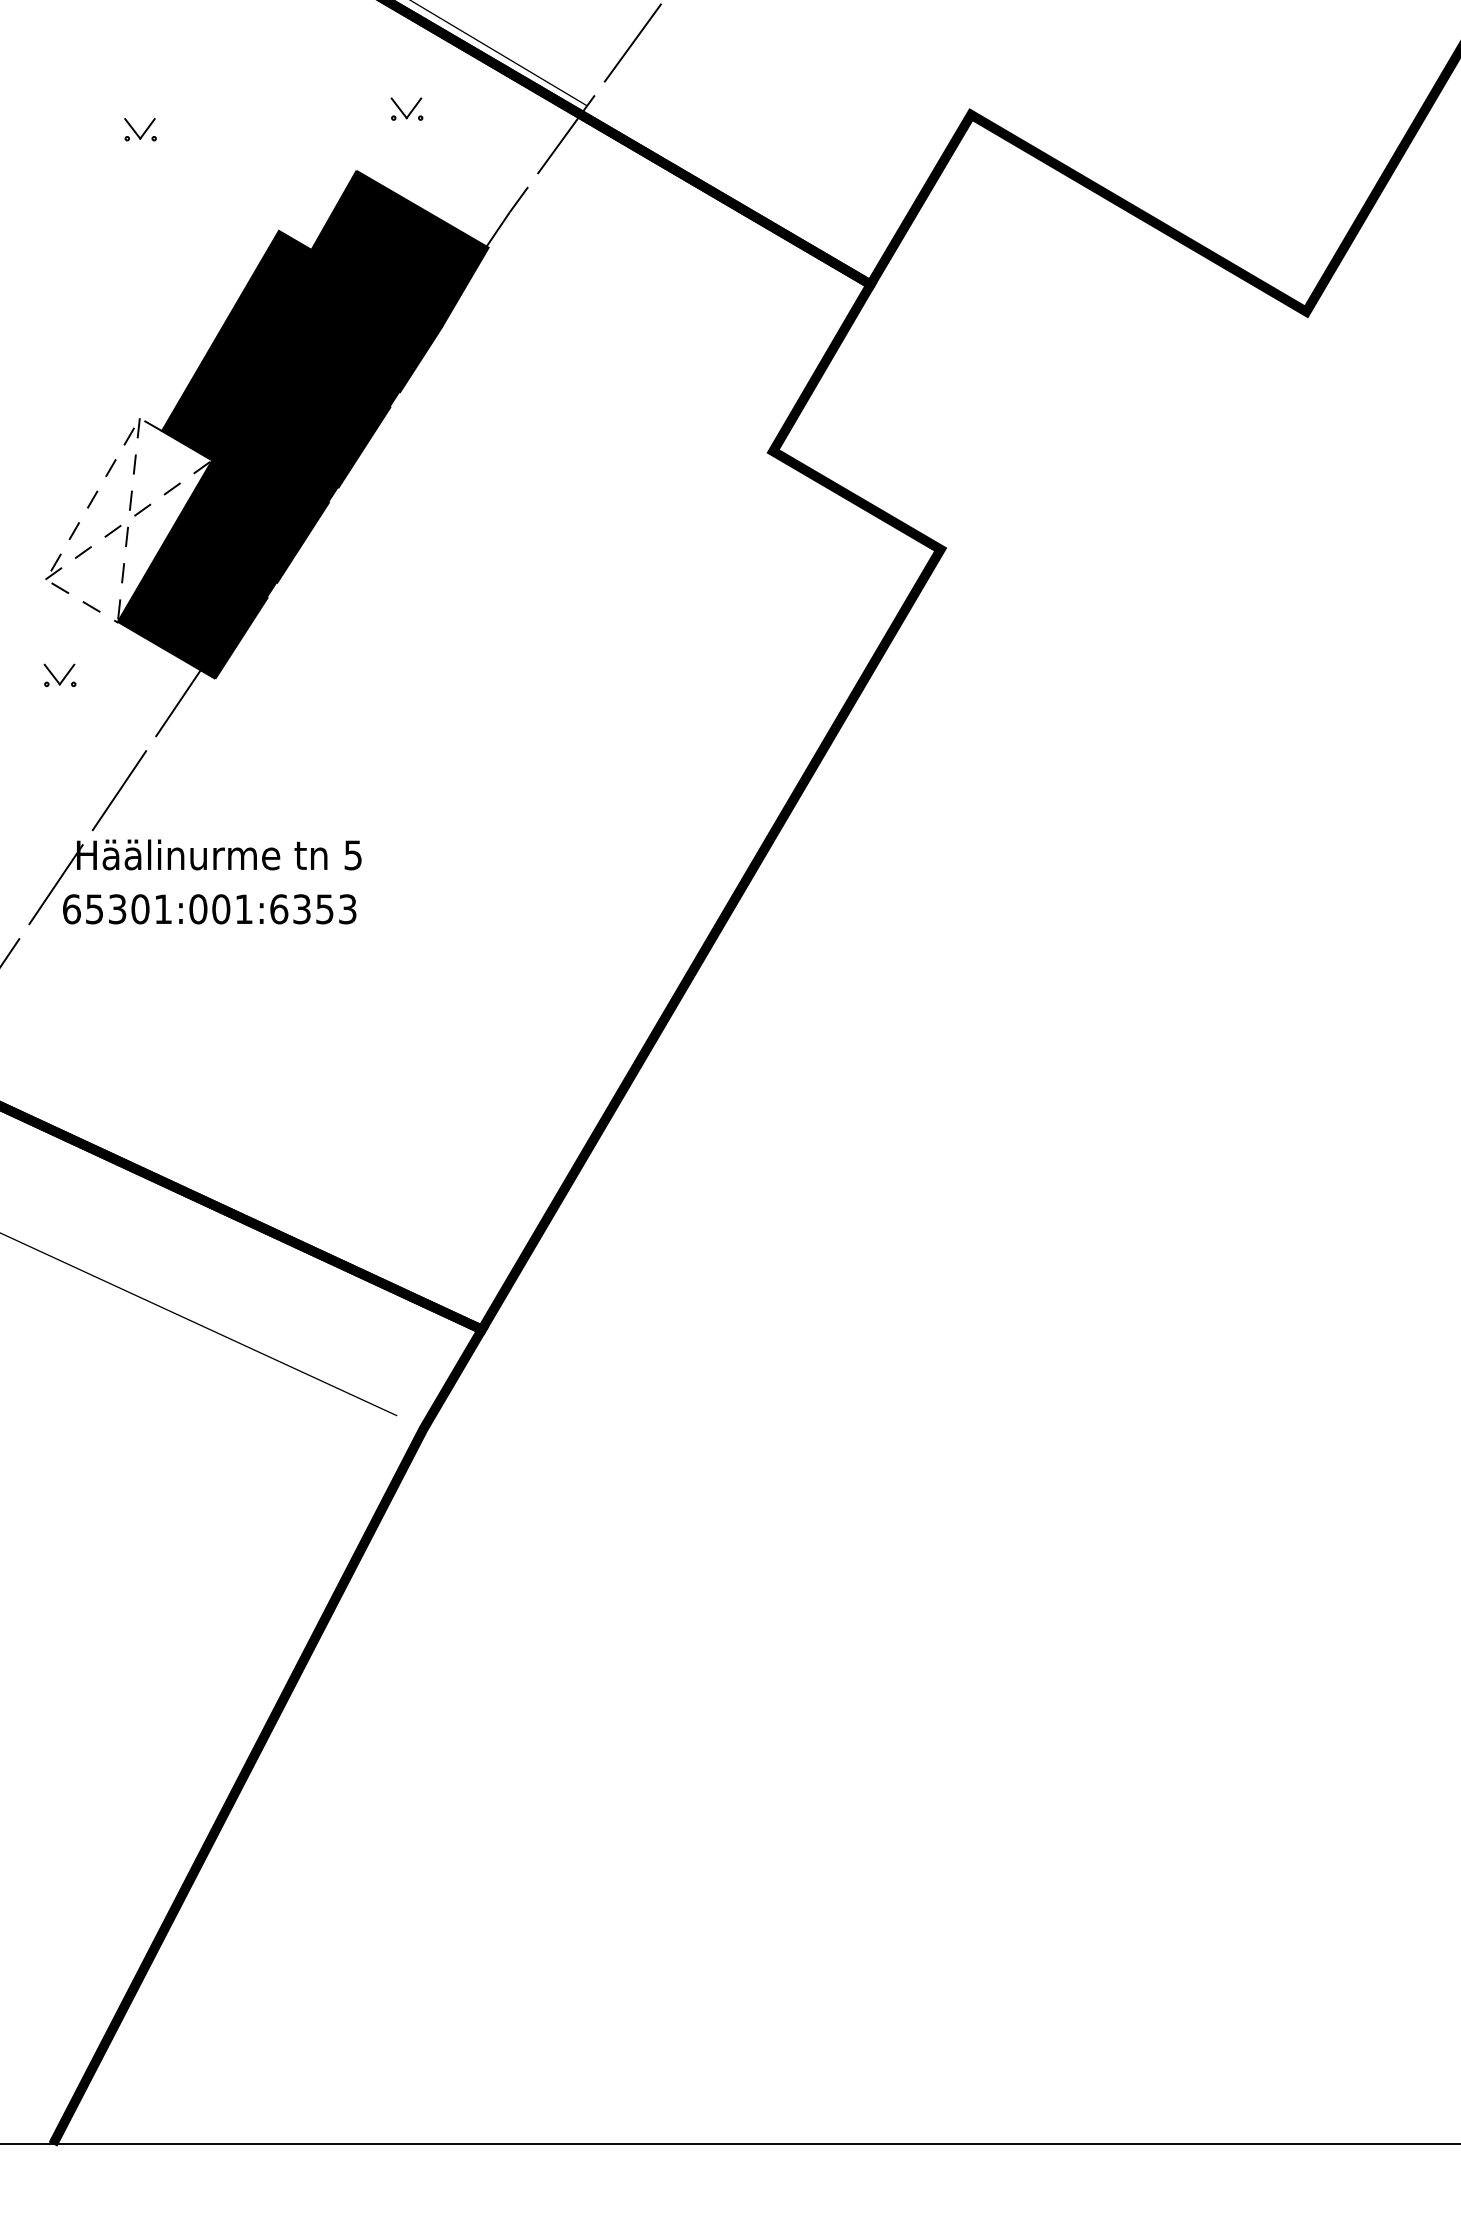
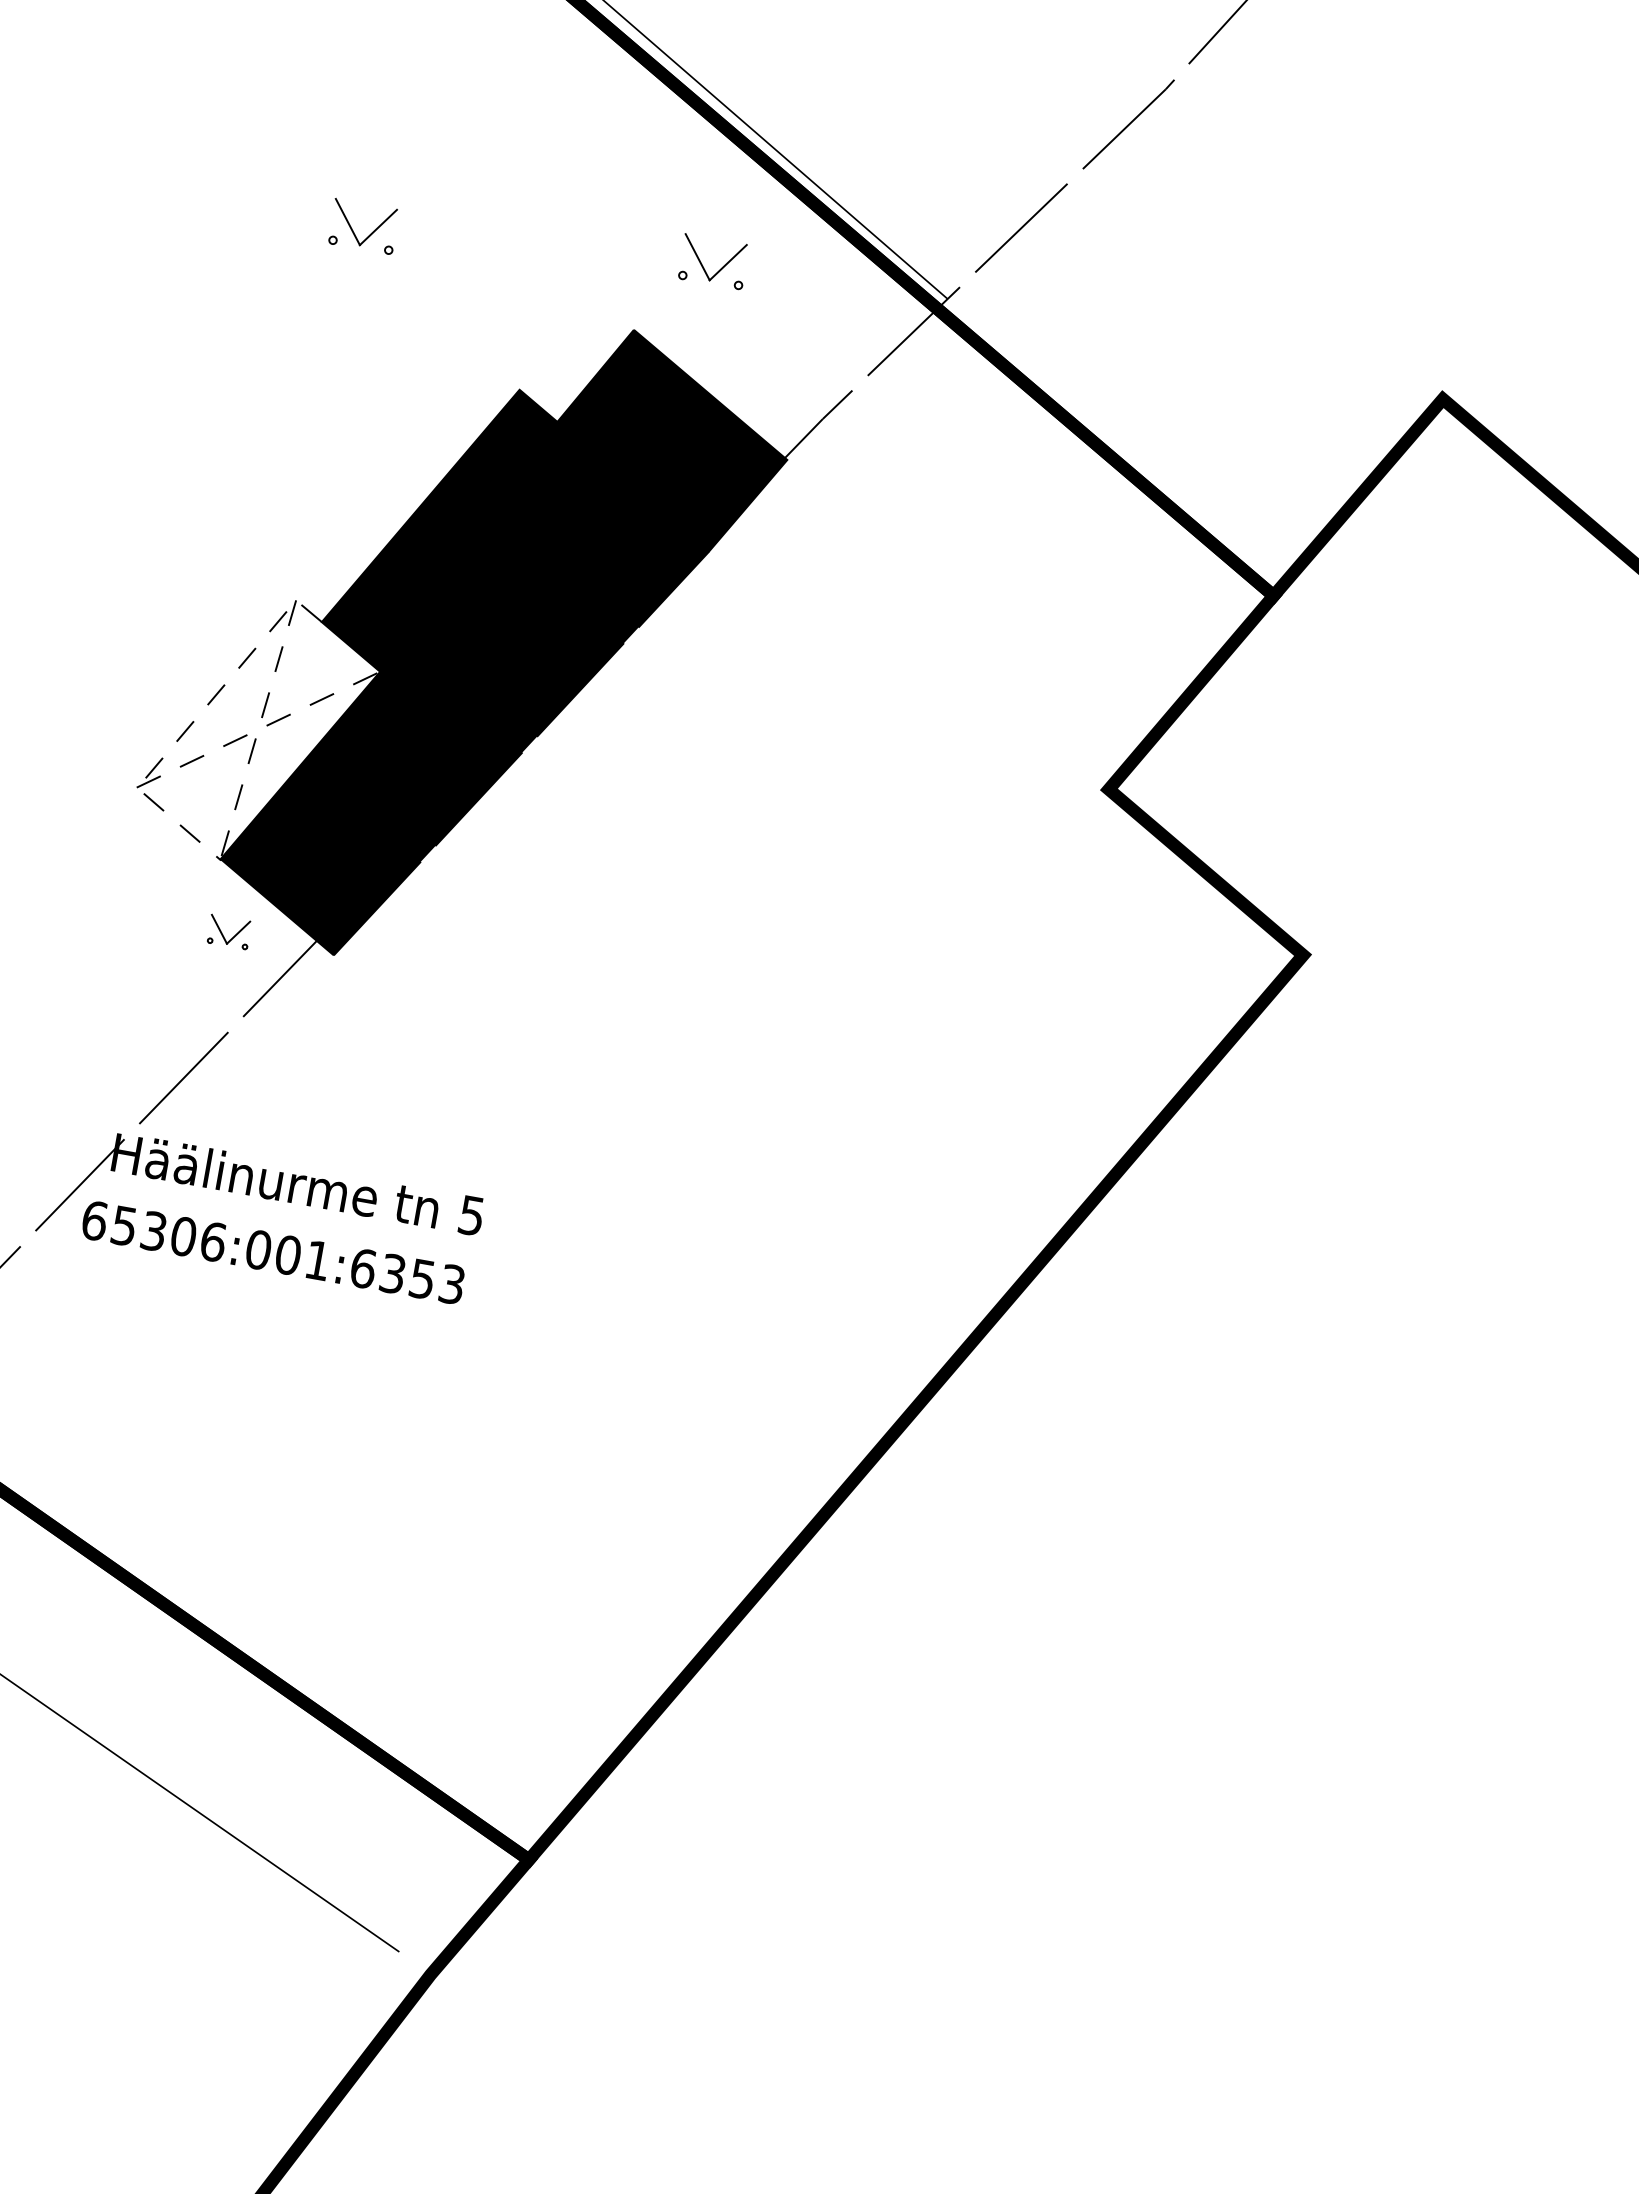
part: (406, 108) -> (713, 260), size x1.6
part: (140, 129) -> (363, 226), size x1.6
part: (59, 674) -> (228, 930), moved
text: (163, 909) -> (213, 1242), 65301:001:6353 -> 65306:001:6353

